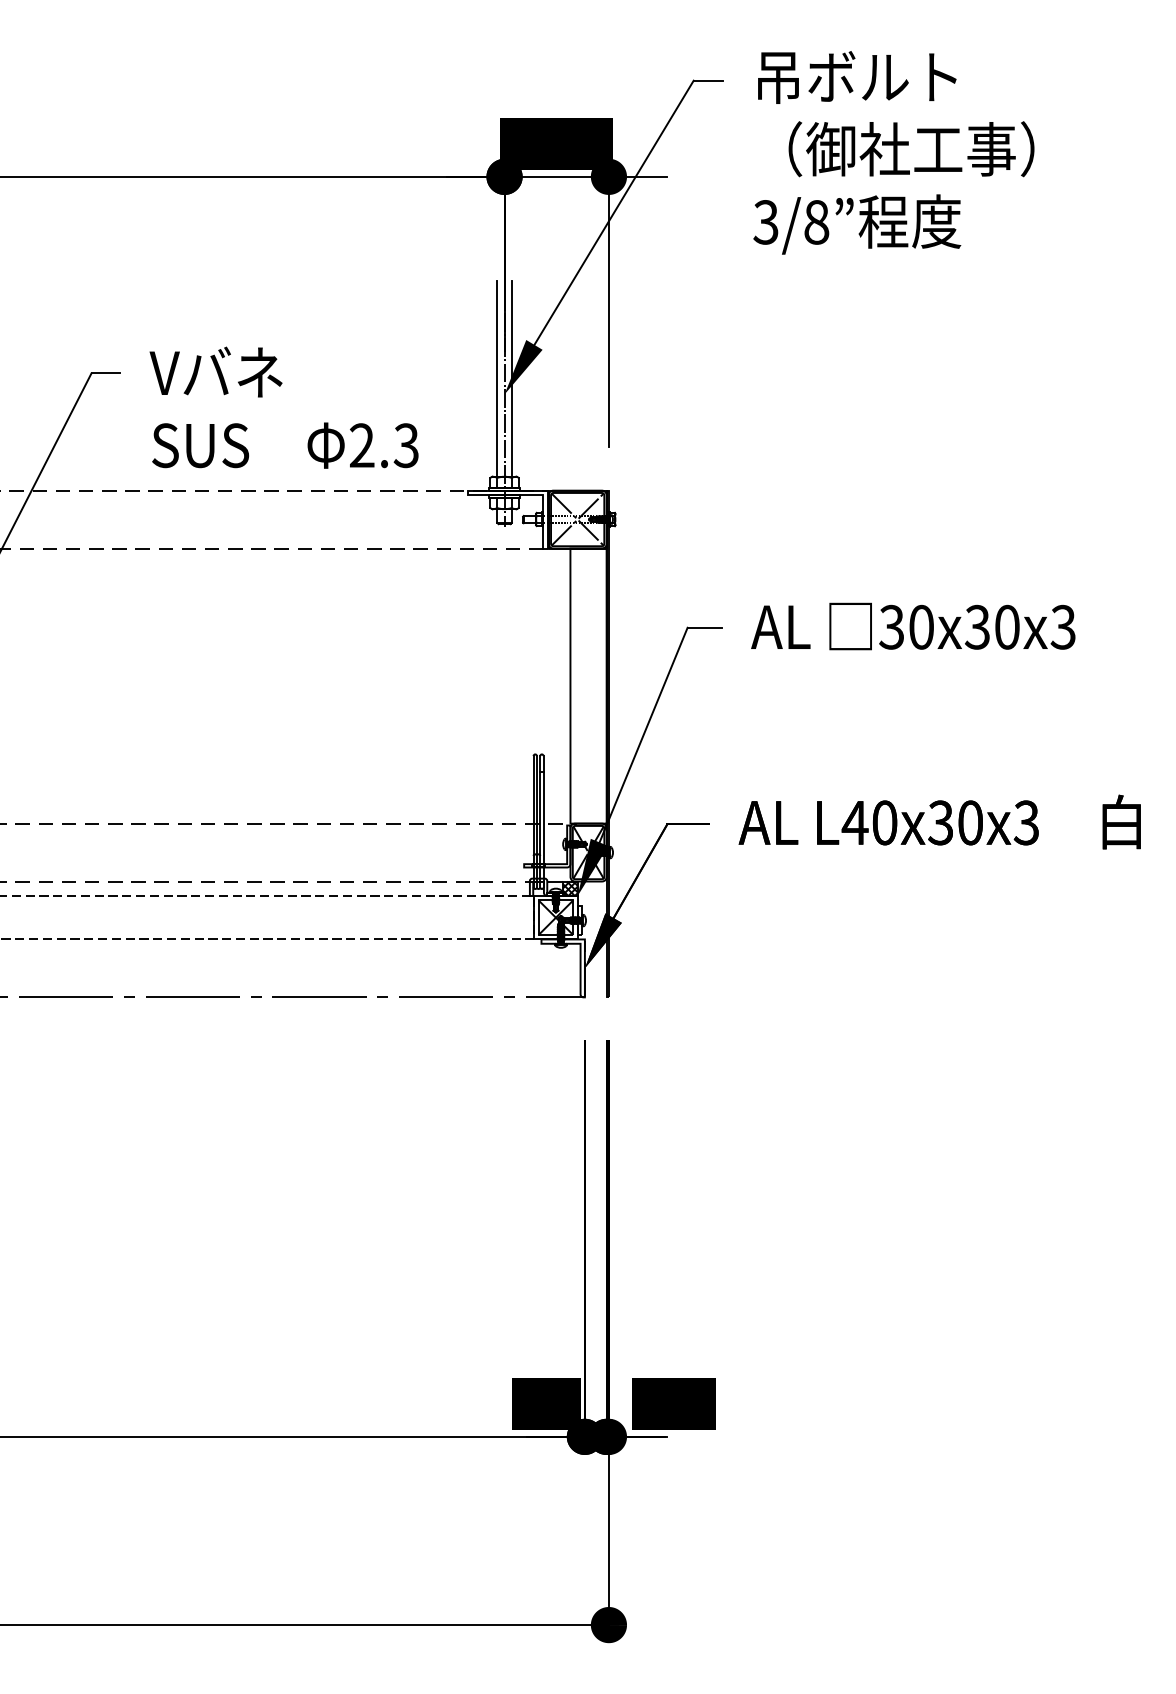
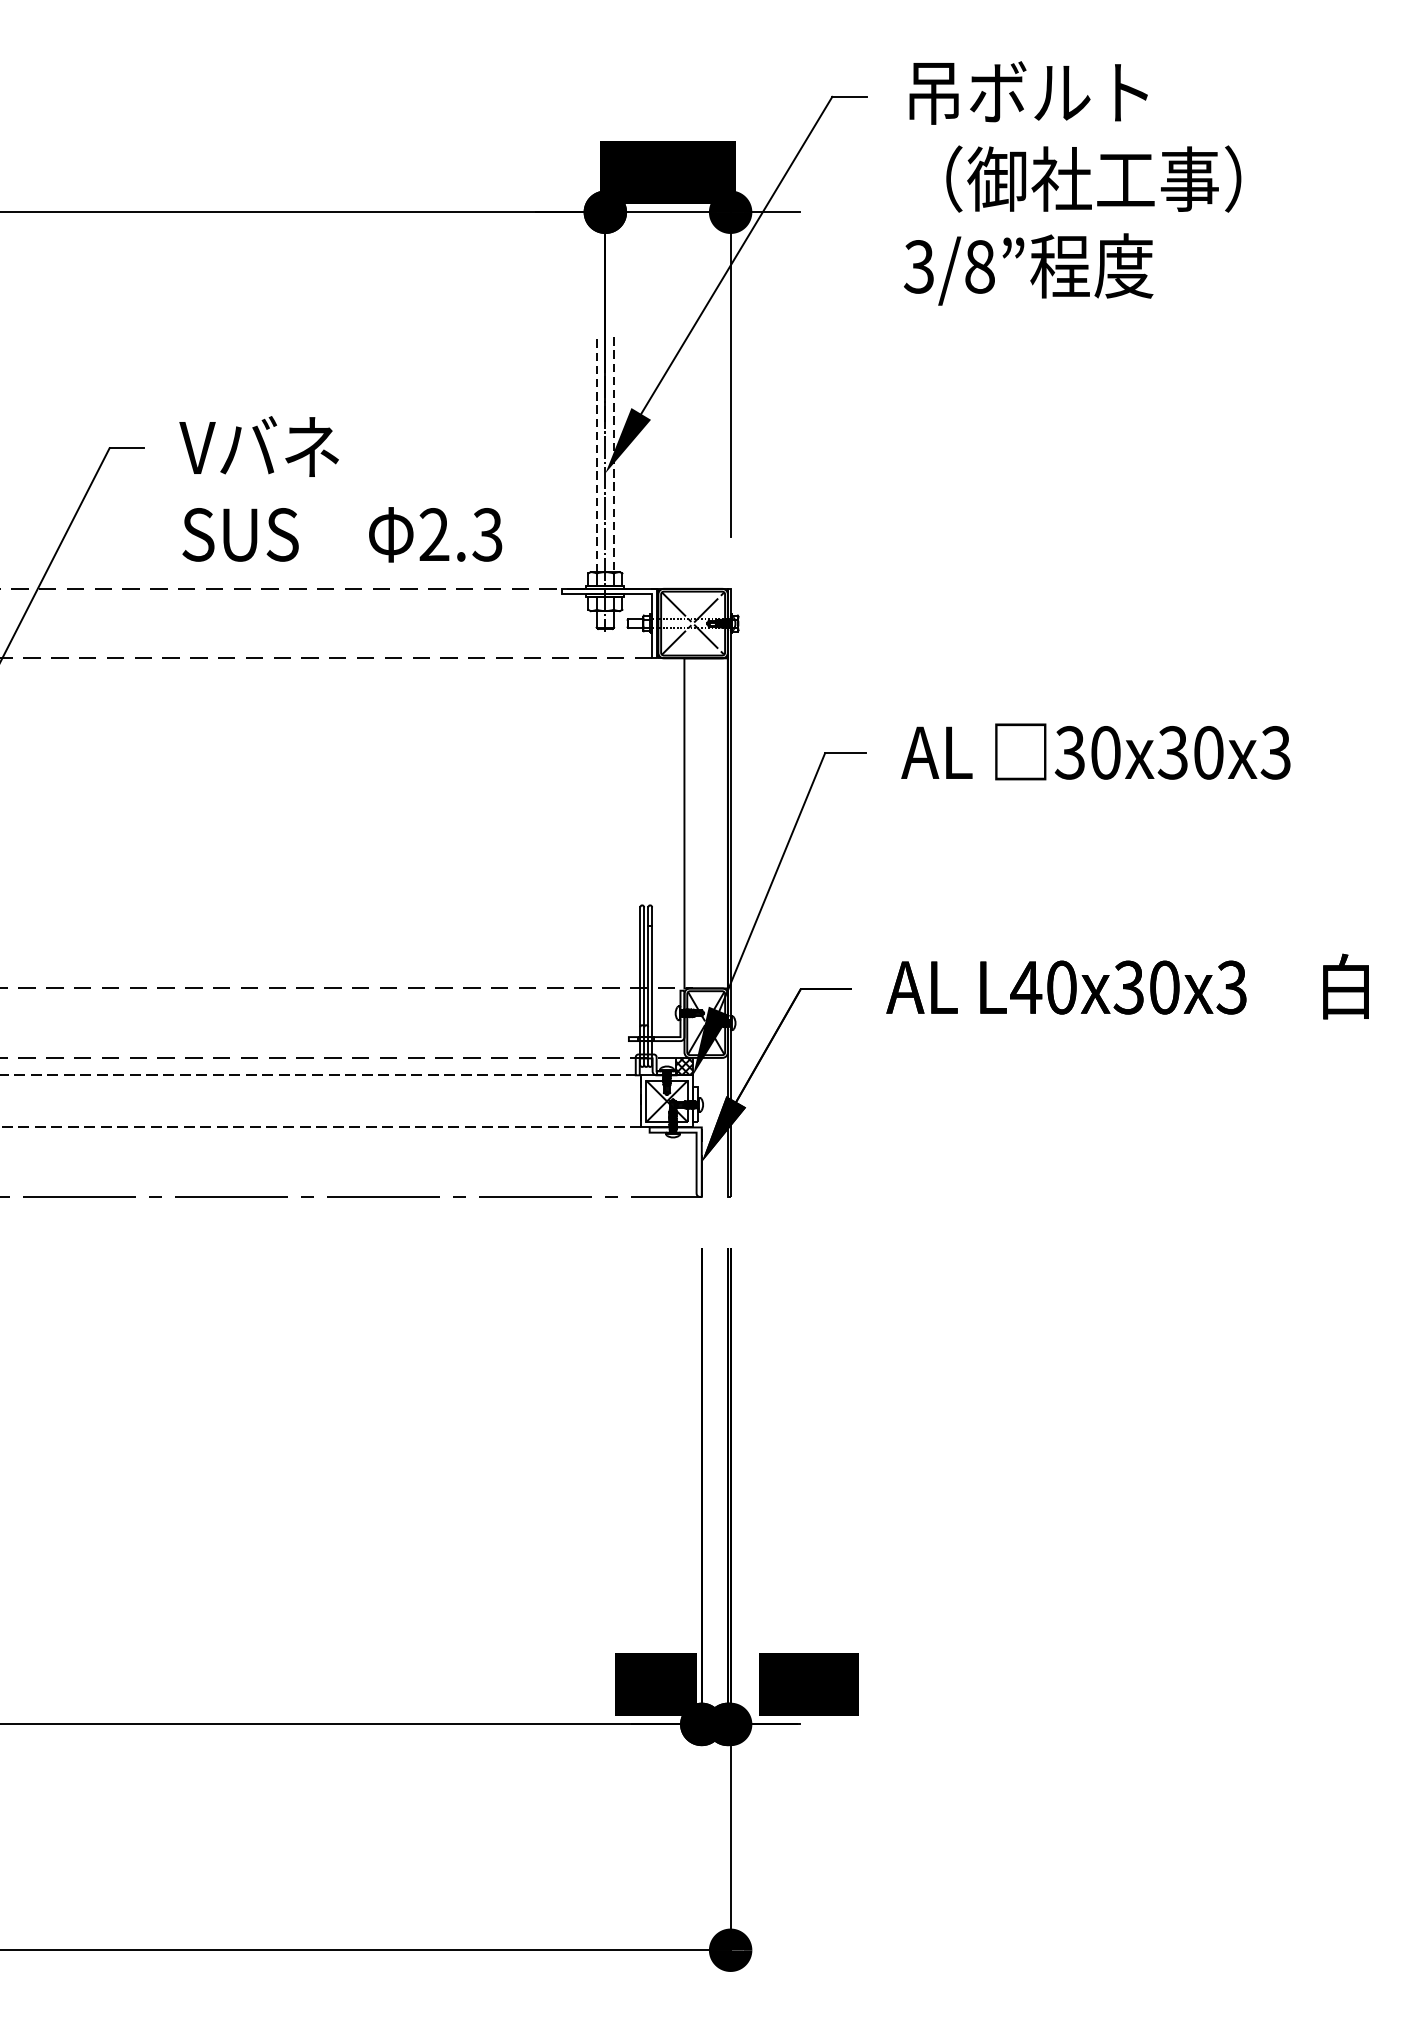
line: (497, 378) -> (596, 454), solid -> dashed
line: (511, 378) -> (613, 454), solid -> dashed

